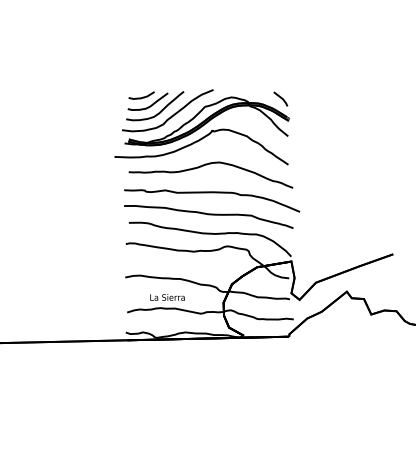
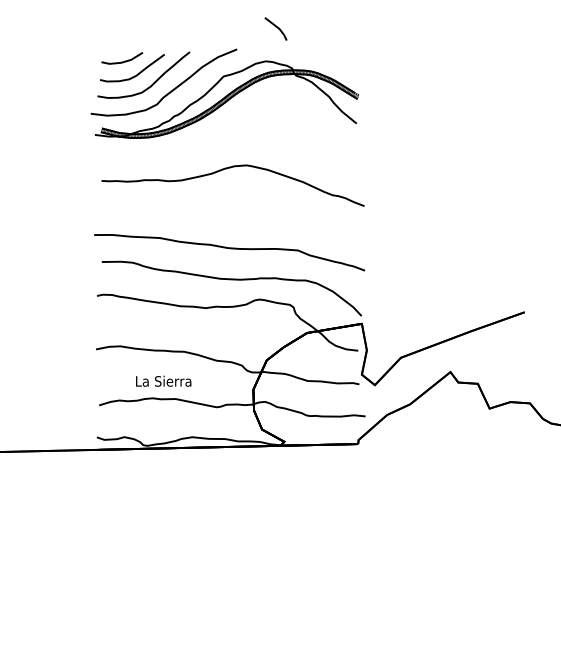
line: (280, 98) -> (275, 27), moved
curve: (199, 141) -> (214, 131), removed
curve: (212, 193) -> (235, 215), removed

